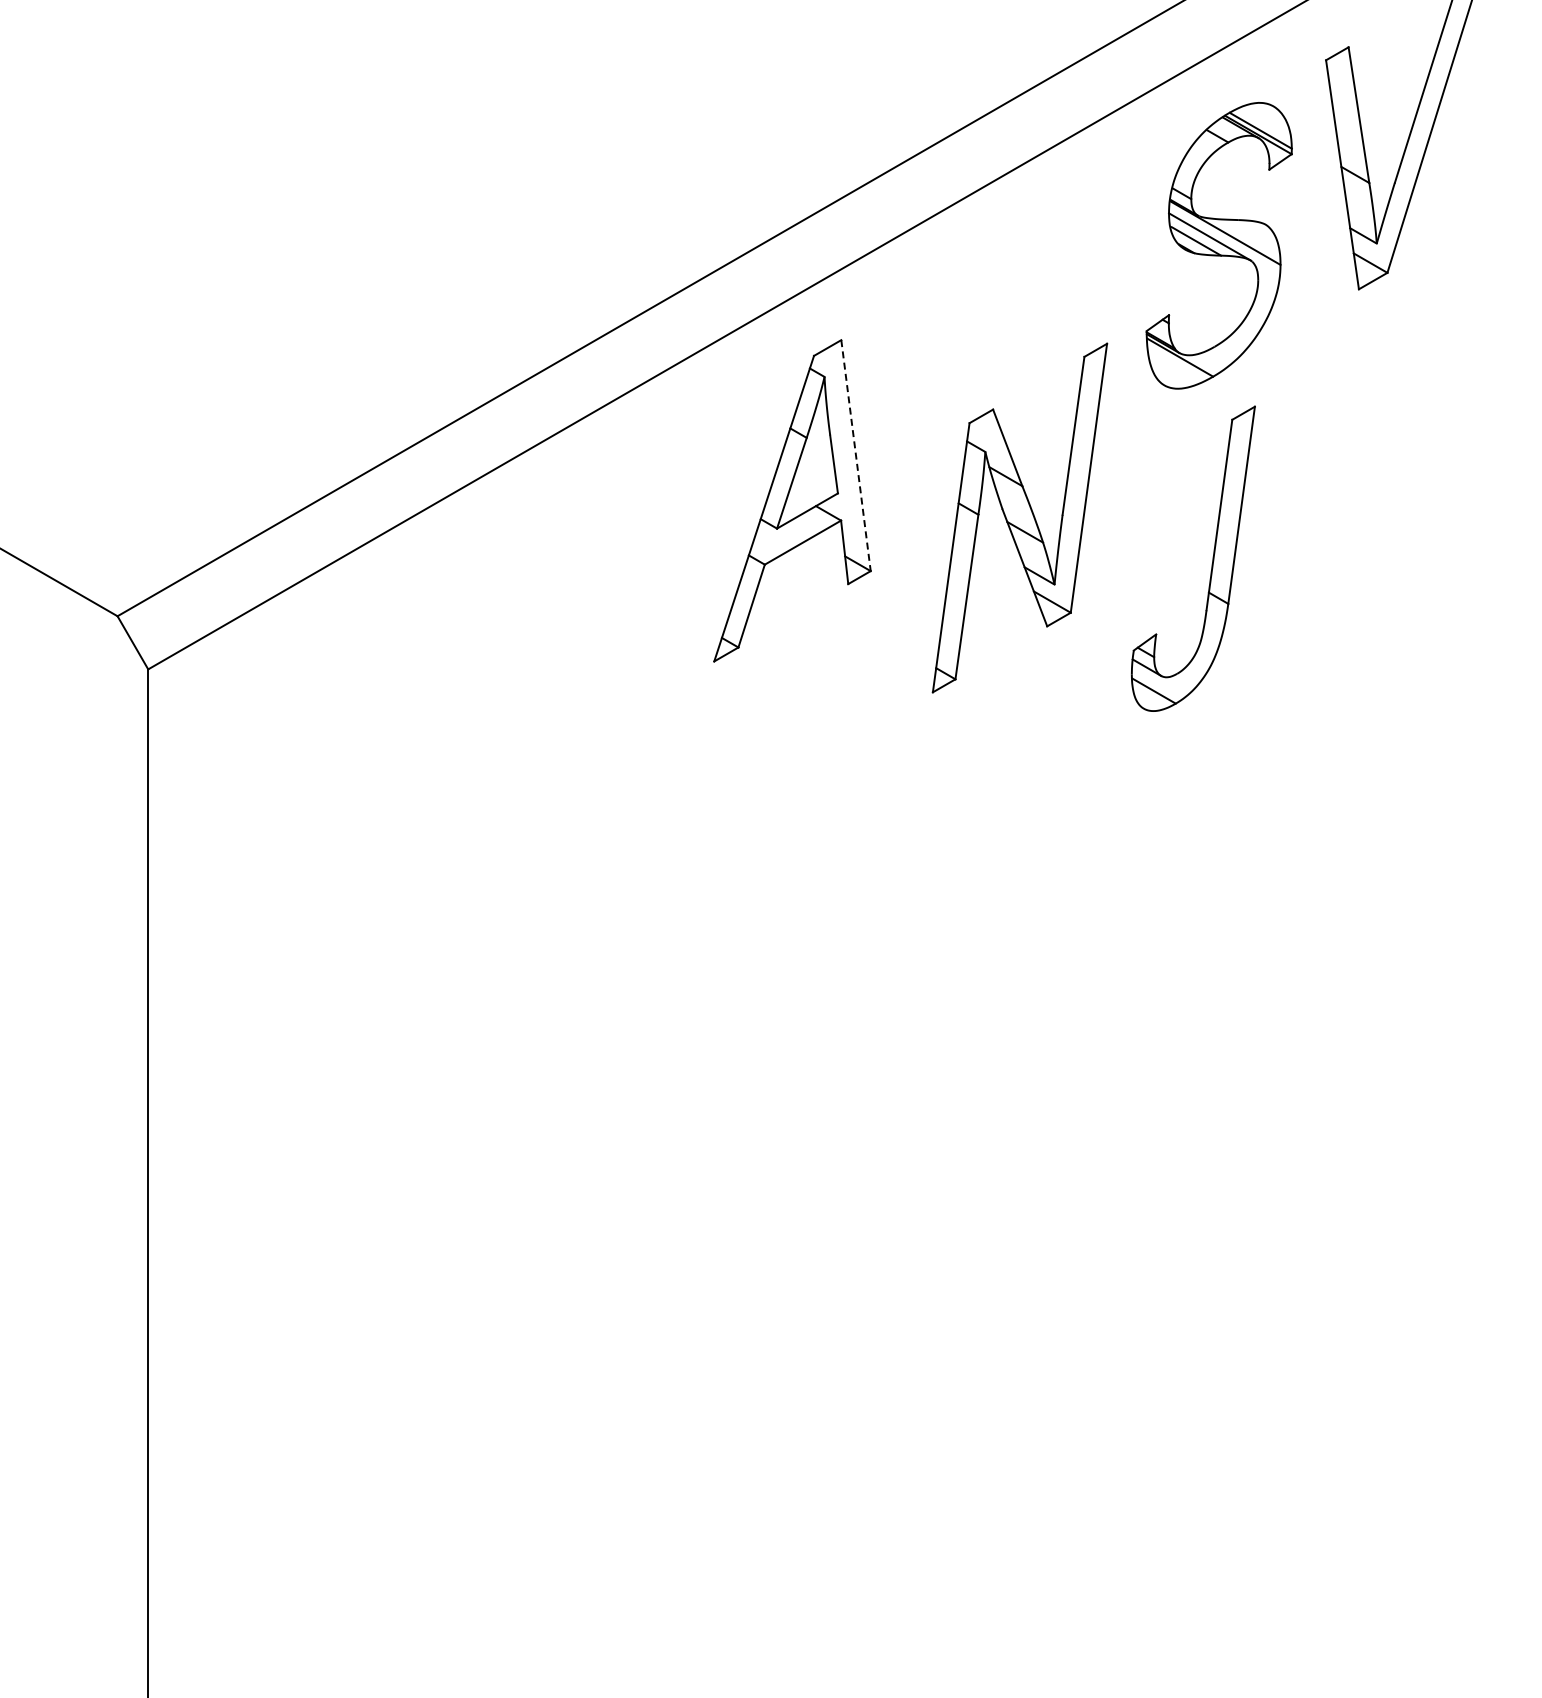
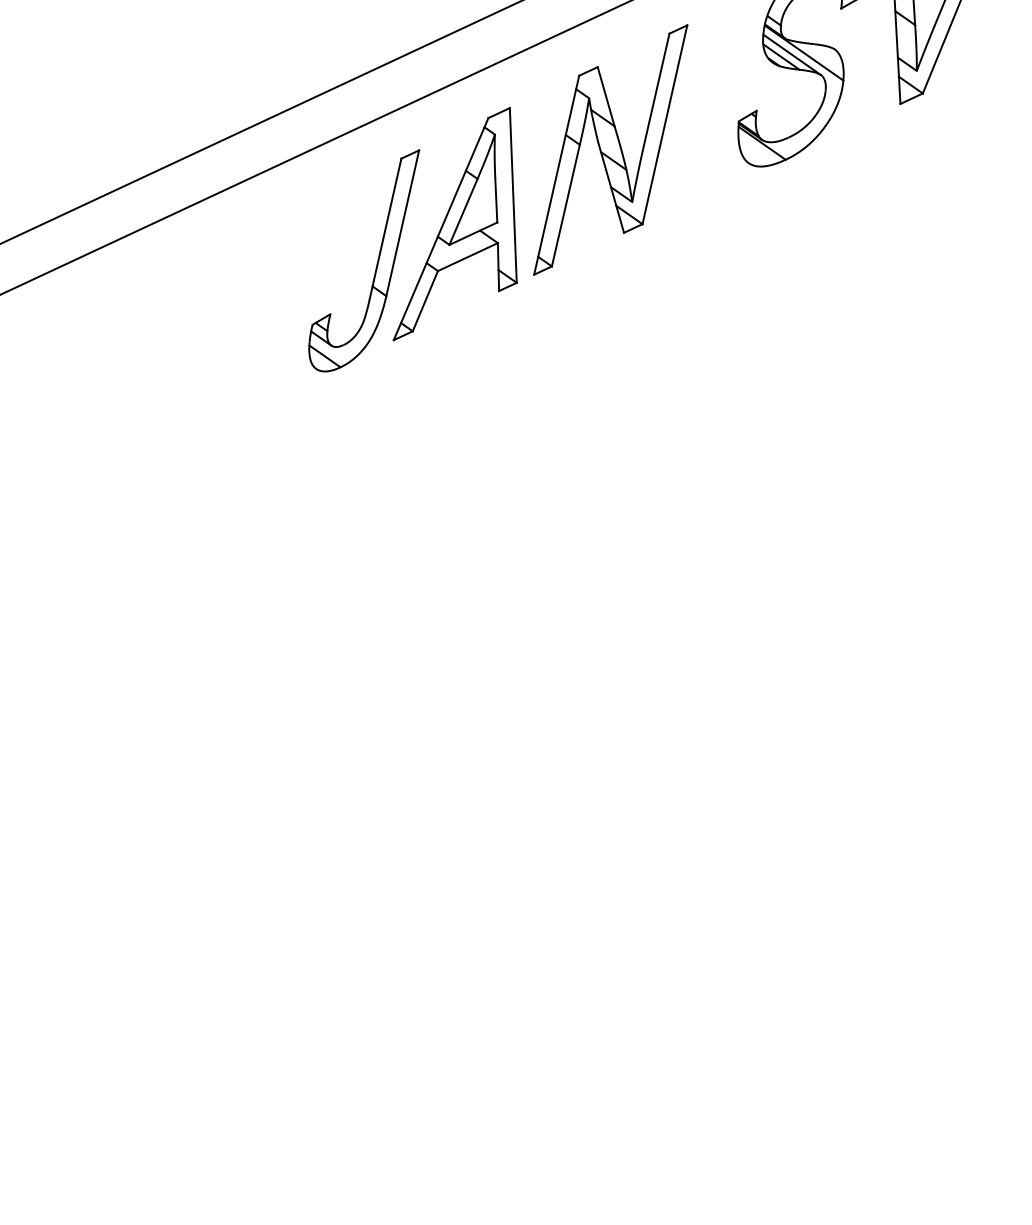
line: (856, 456) -> (513, 196), dashed -> solid
part: (1019, 517) -> (610, 149), moved
part: (1211, 564) -> (376, 265), moved

